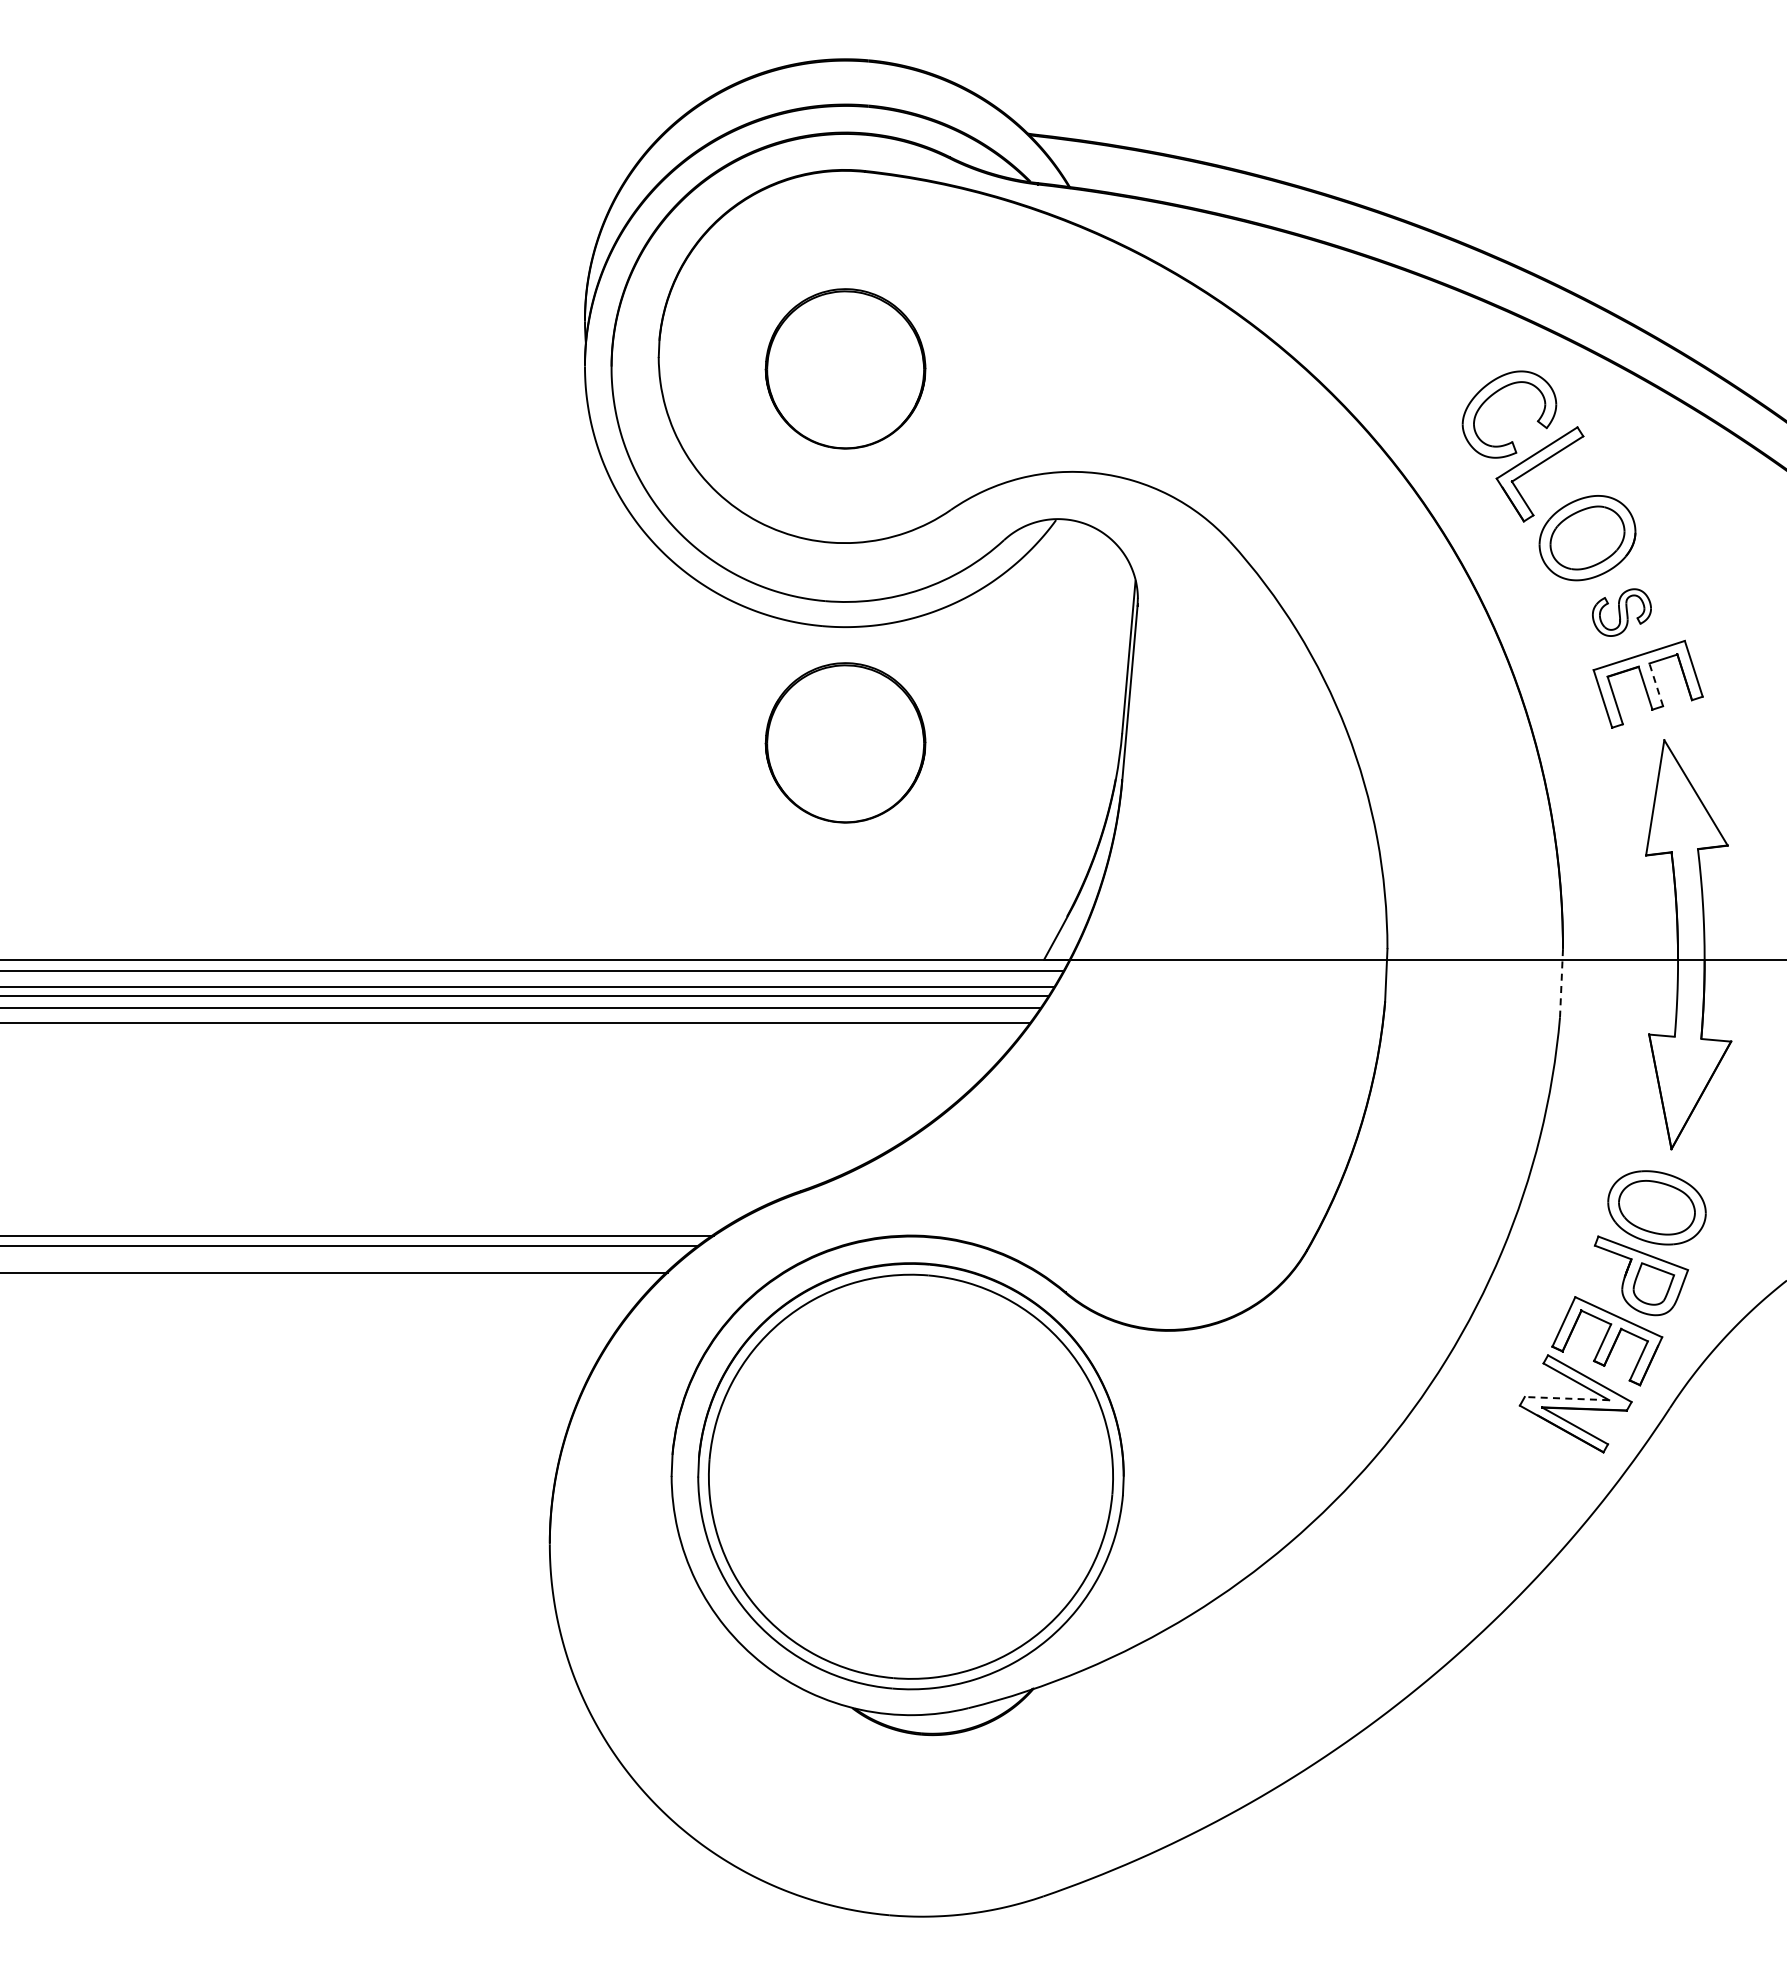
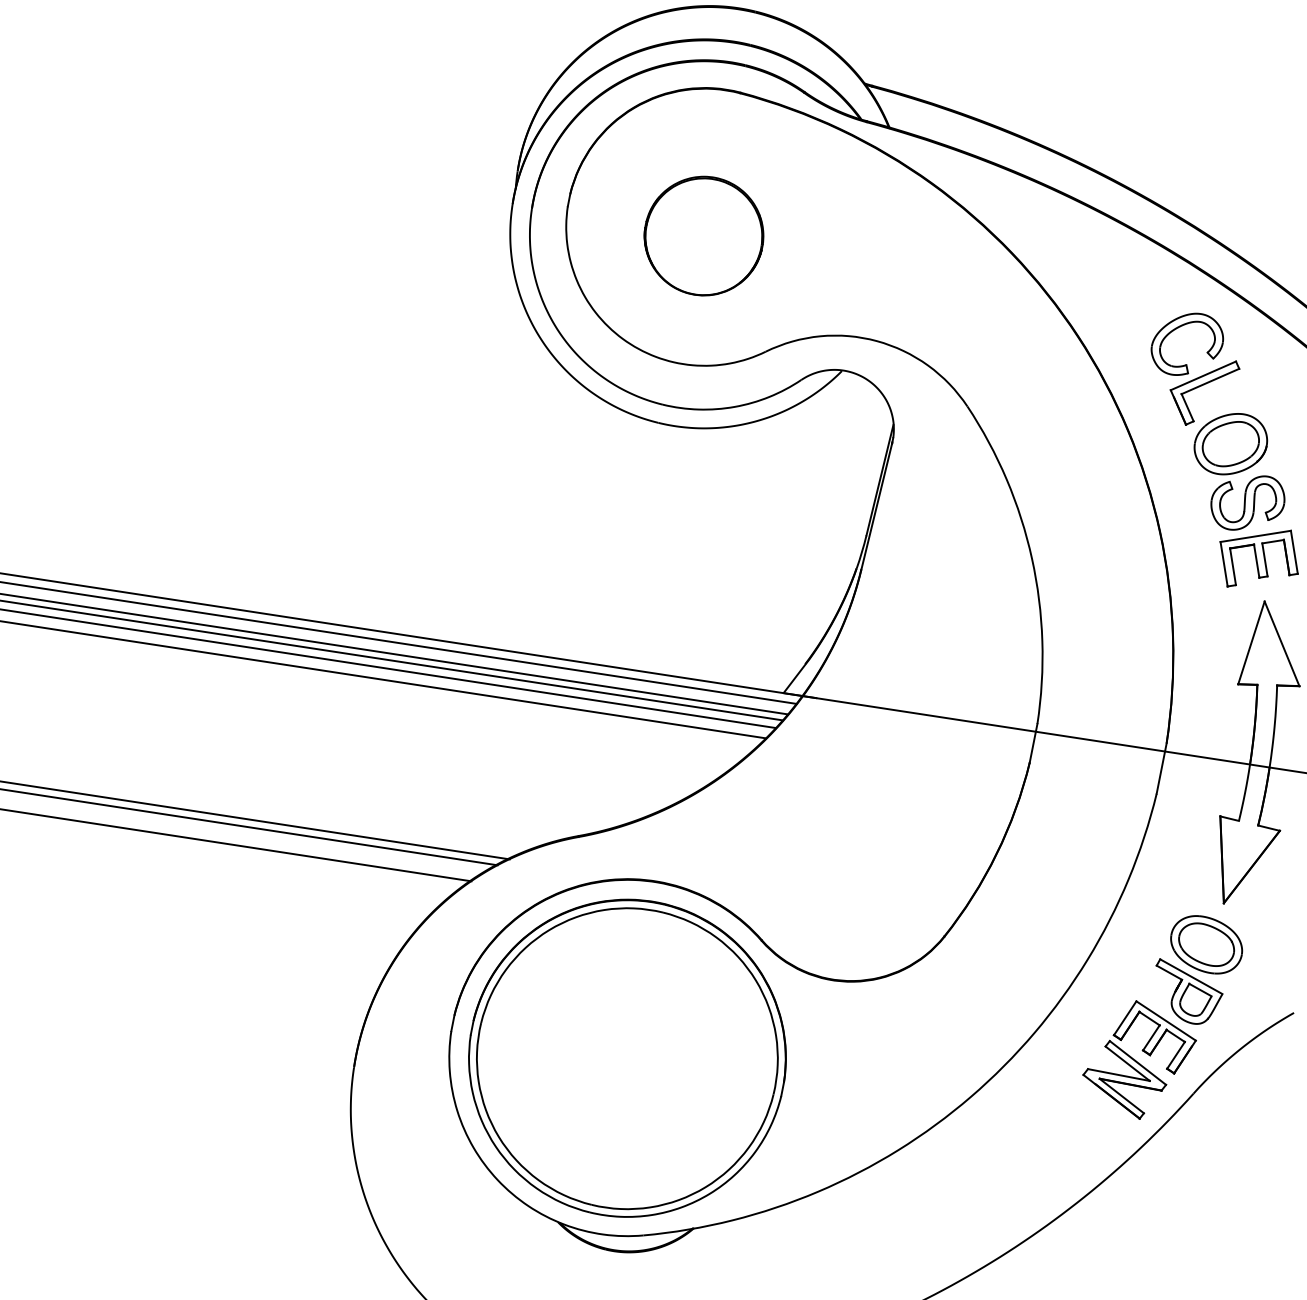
part: (1621, 612) -> (1247, 502), size x1.67
line: (1656, 684) -> (1265, 559), dashed -> solid
part: (845, 742) -> (661, 511), removed
line: (1561, 983) -> (1161, 768), dashed -> solid
line: (1566, 1398) -> (1118, 1074), dashed -> solid

